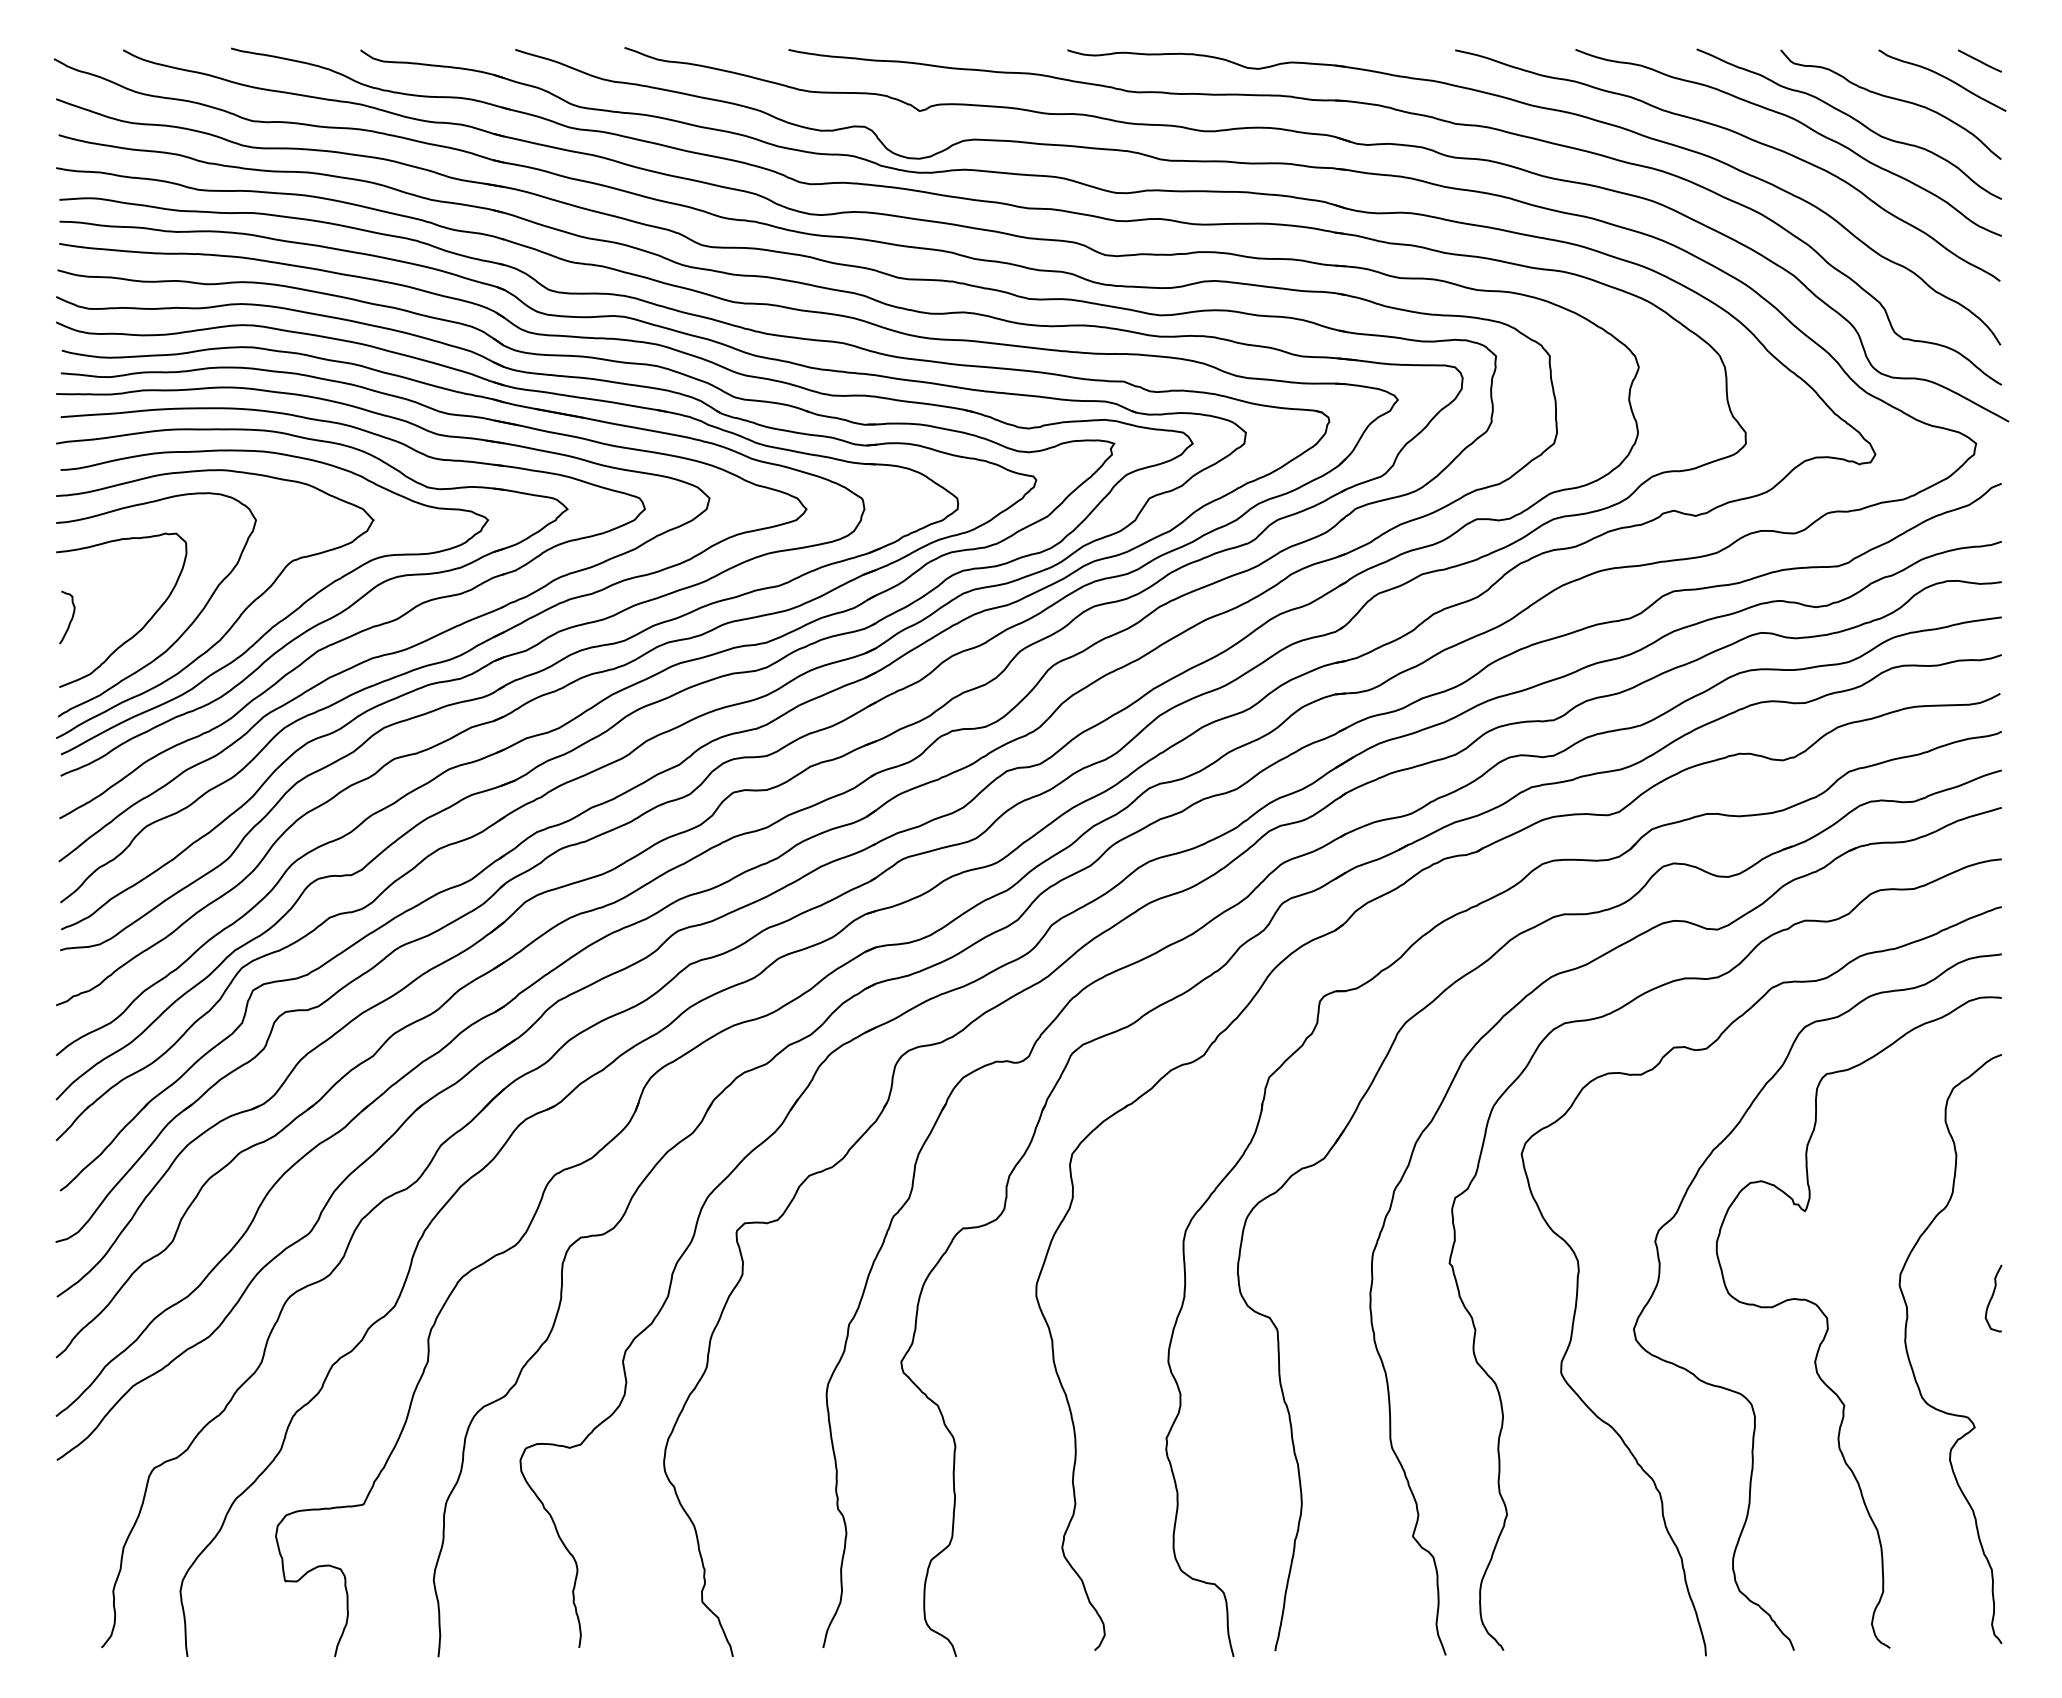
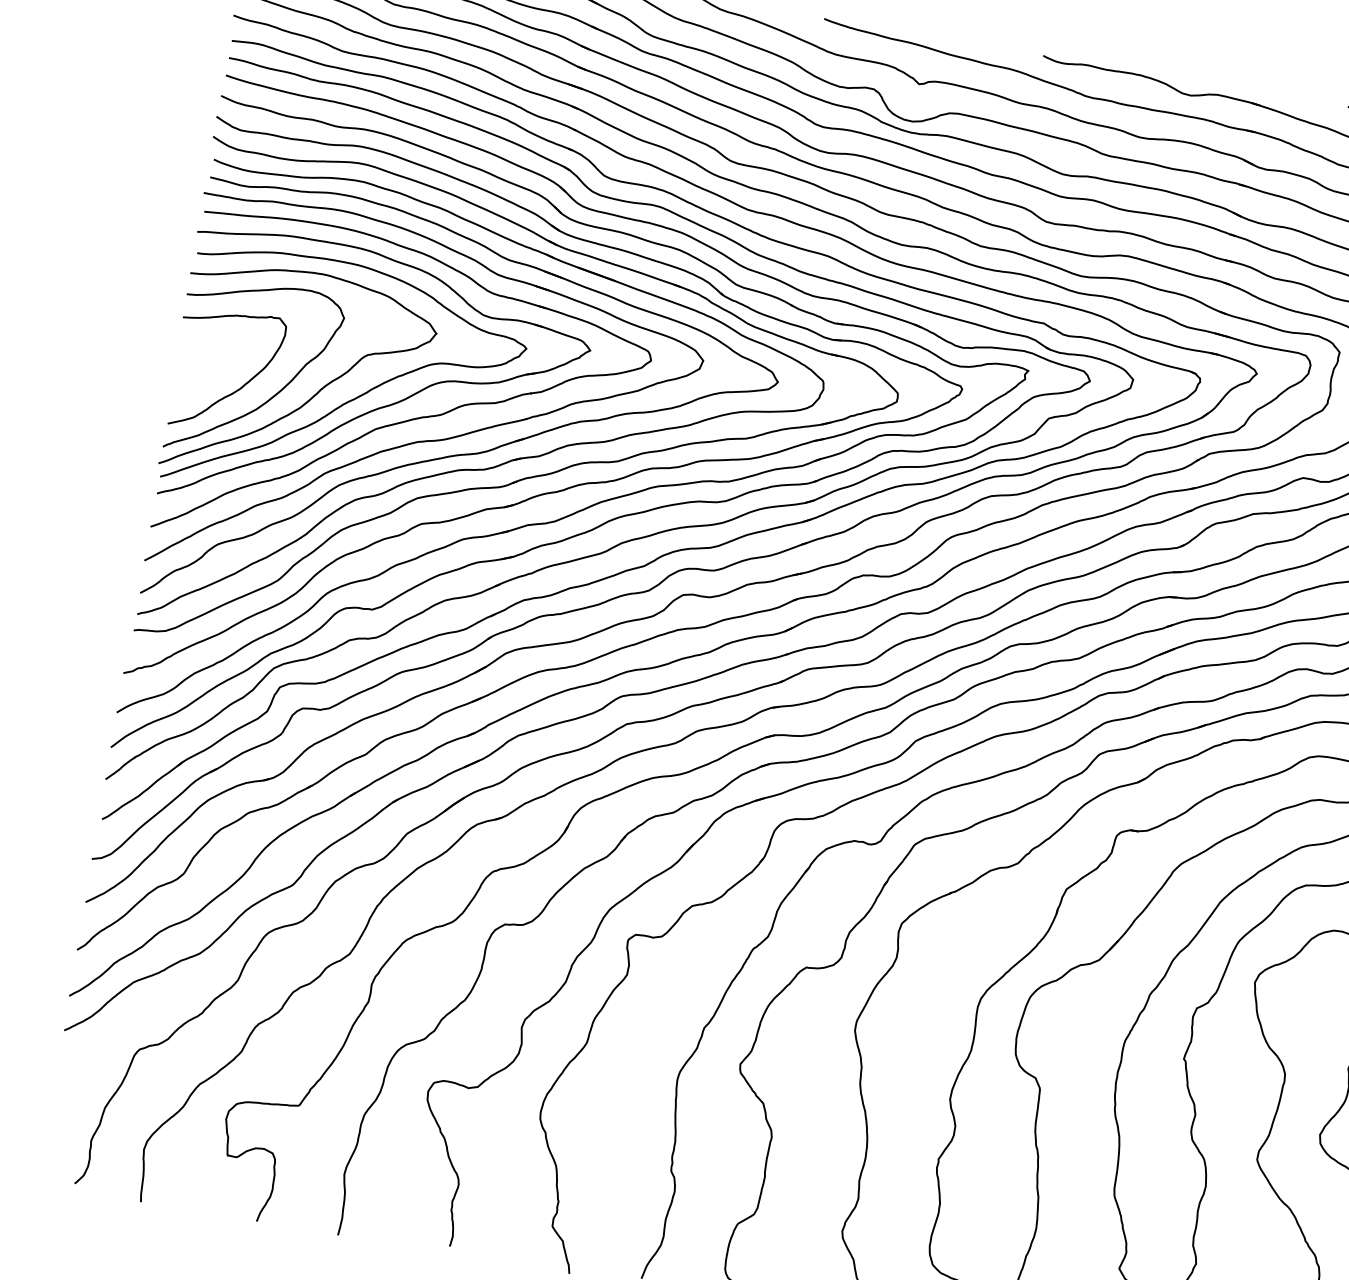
curve: (70, 619) -> (185, 371), removed

